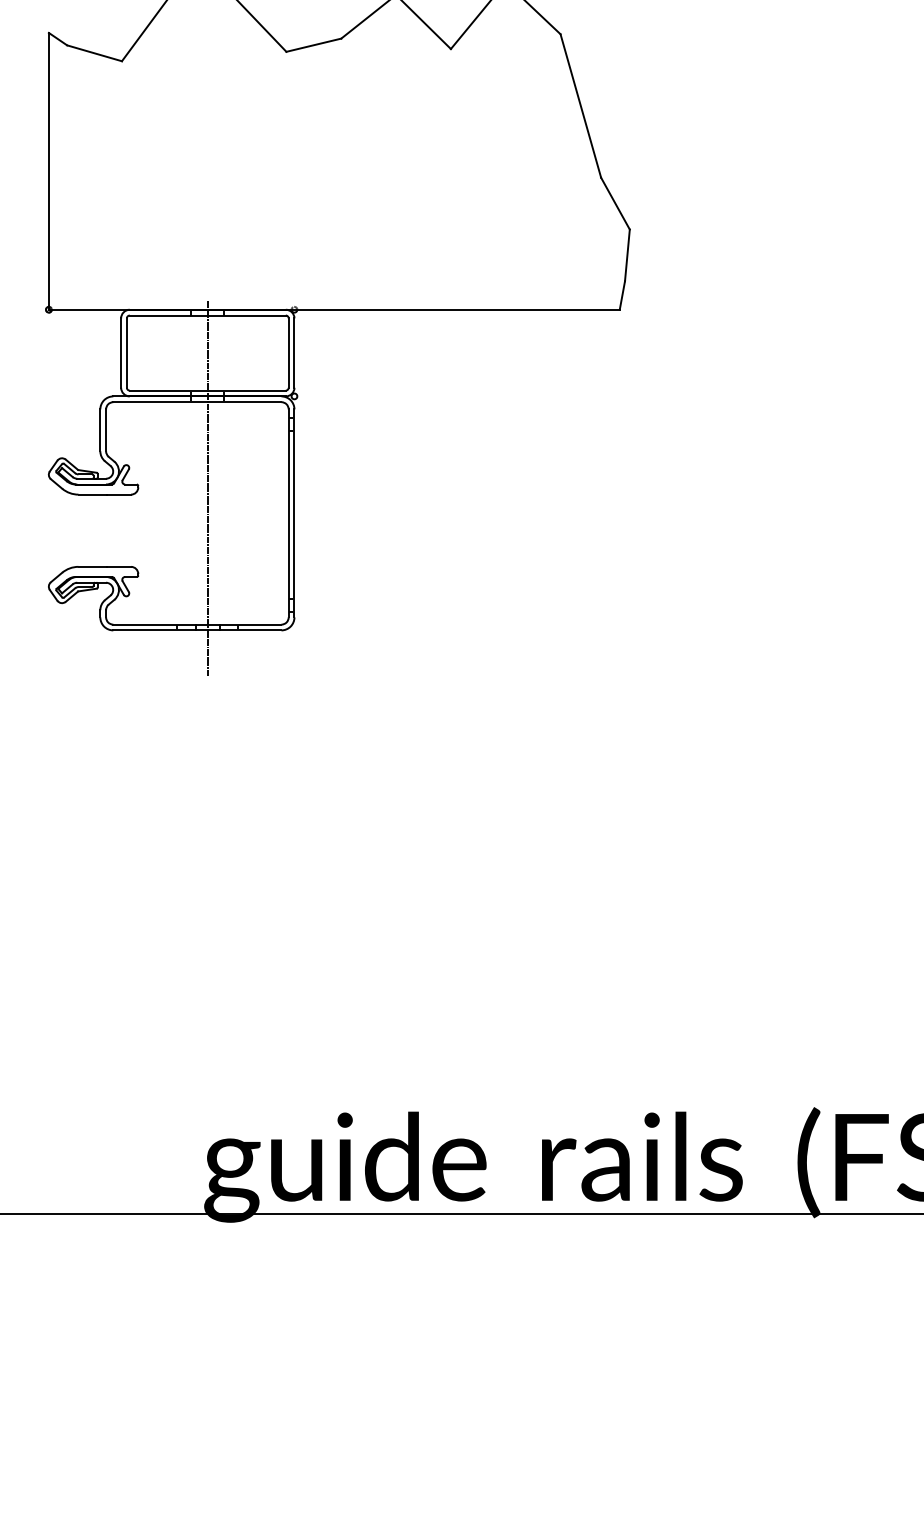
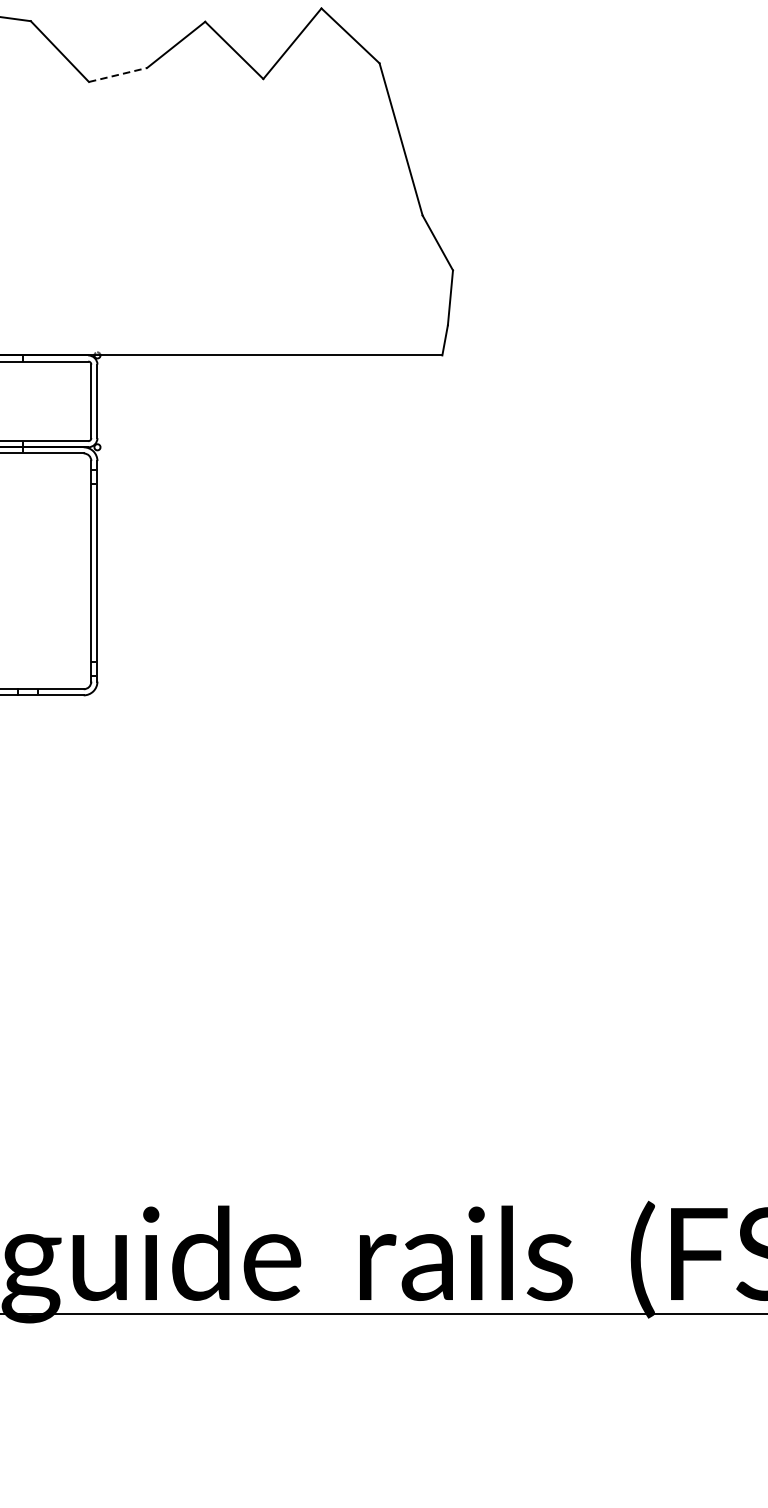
line: (314, 45) -> (118, 75), solid -> dashed
line: (207, 488) -> (5, 544), removed

